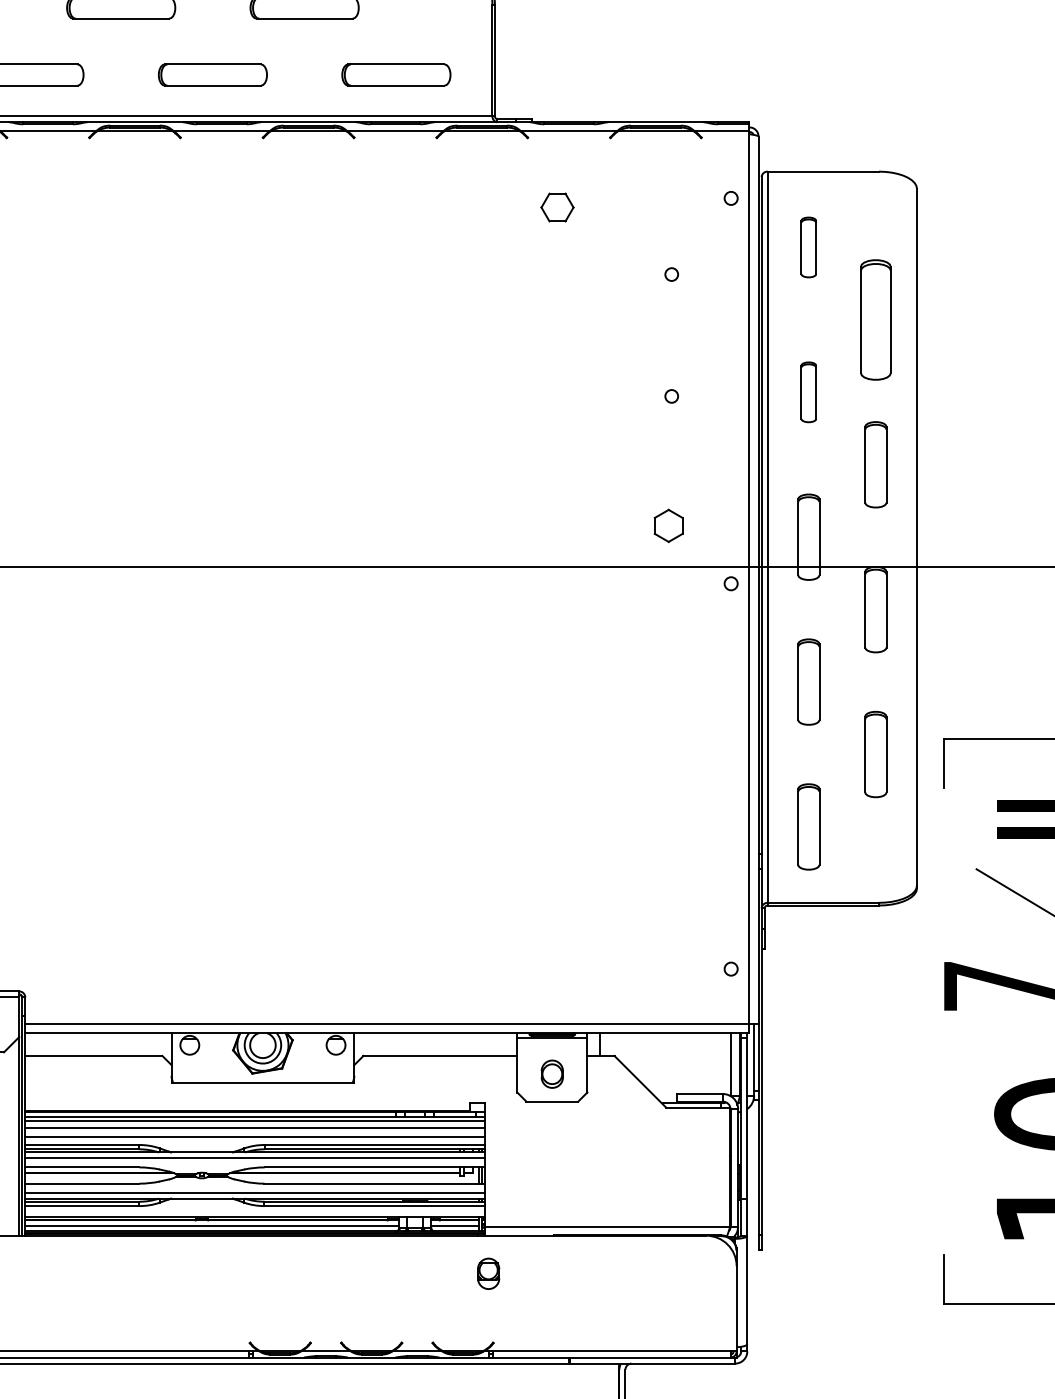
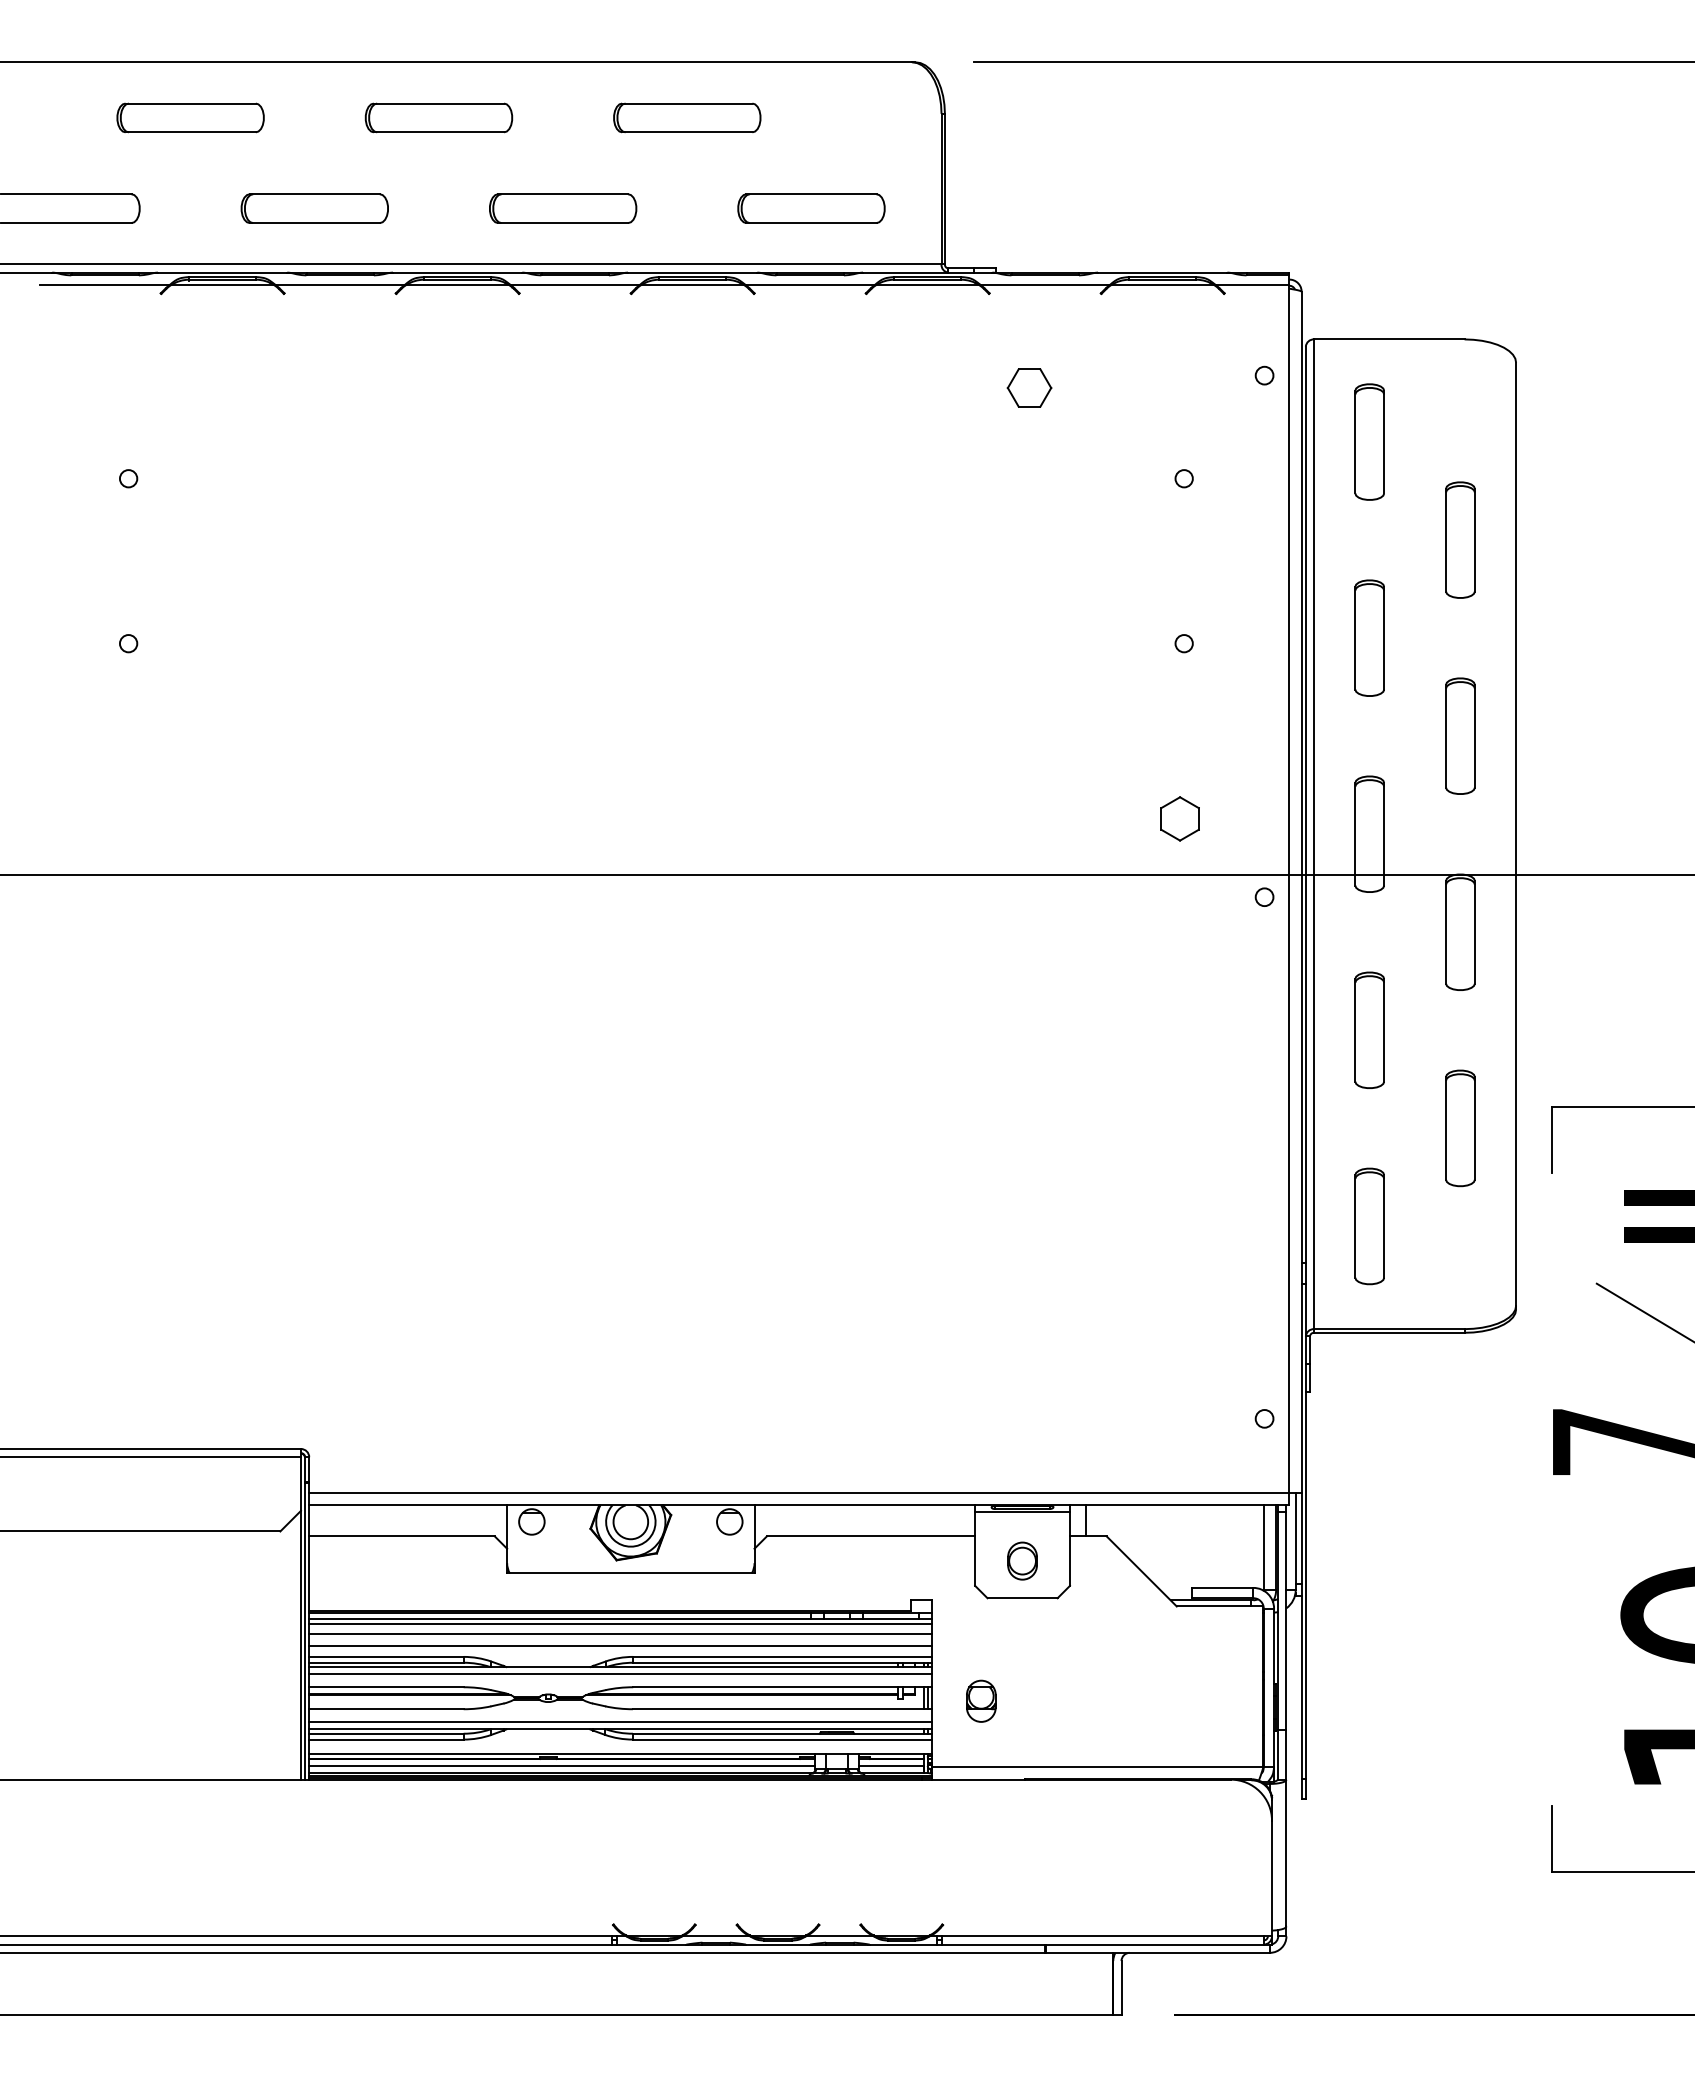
part: (808, 247) -> (1369, 441), size x1.43
part: (875, 319) -> (1460, 539), size x0.71
part: (808, 391) -> (1369, 637), size x1.43
part: (488, 1273) -> (981, 1700), moved

